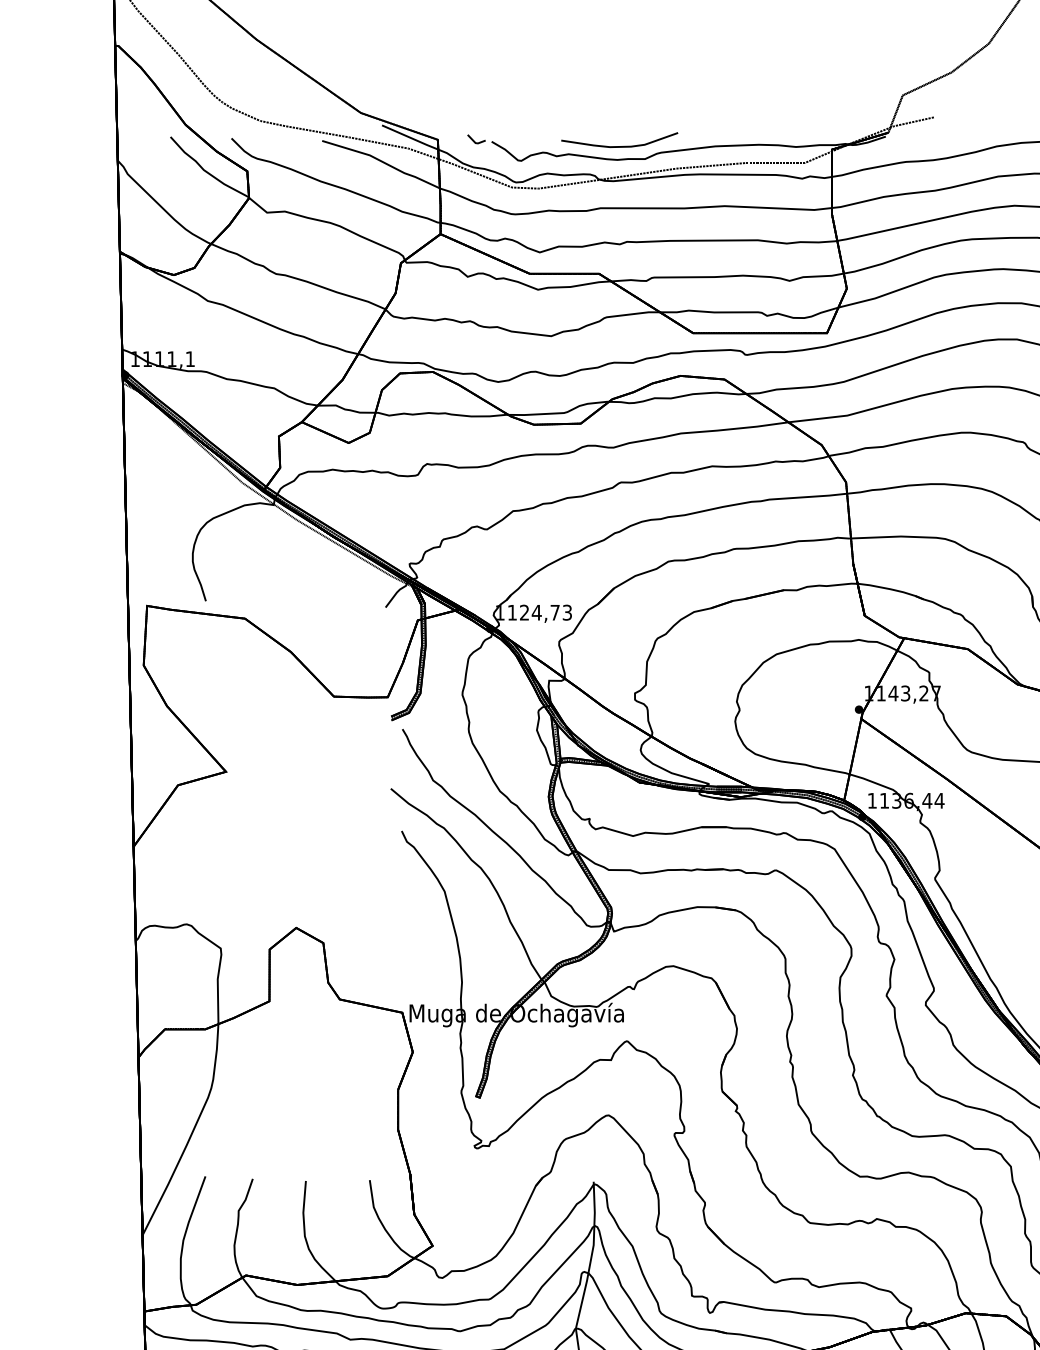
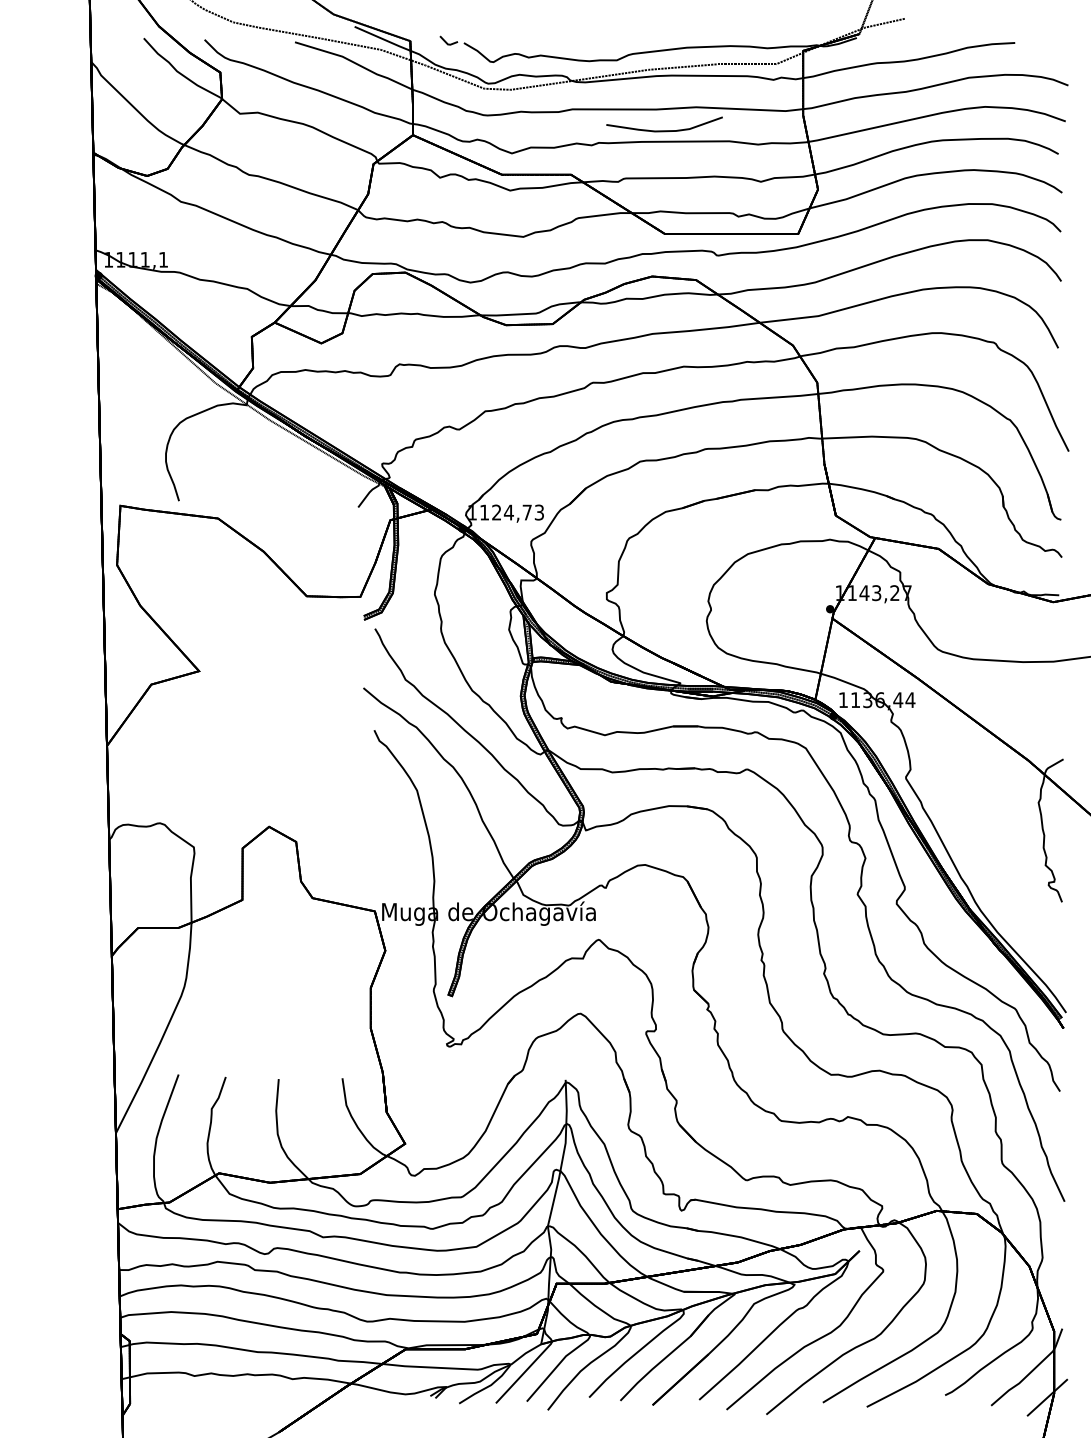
part: (619, 140) -> (664, 124), moved

